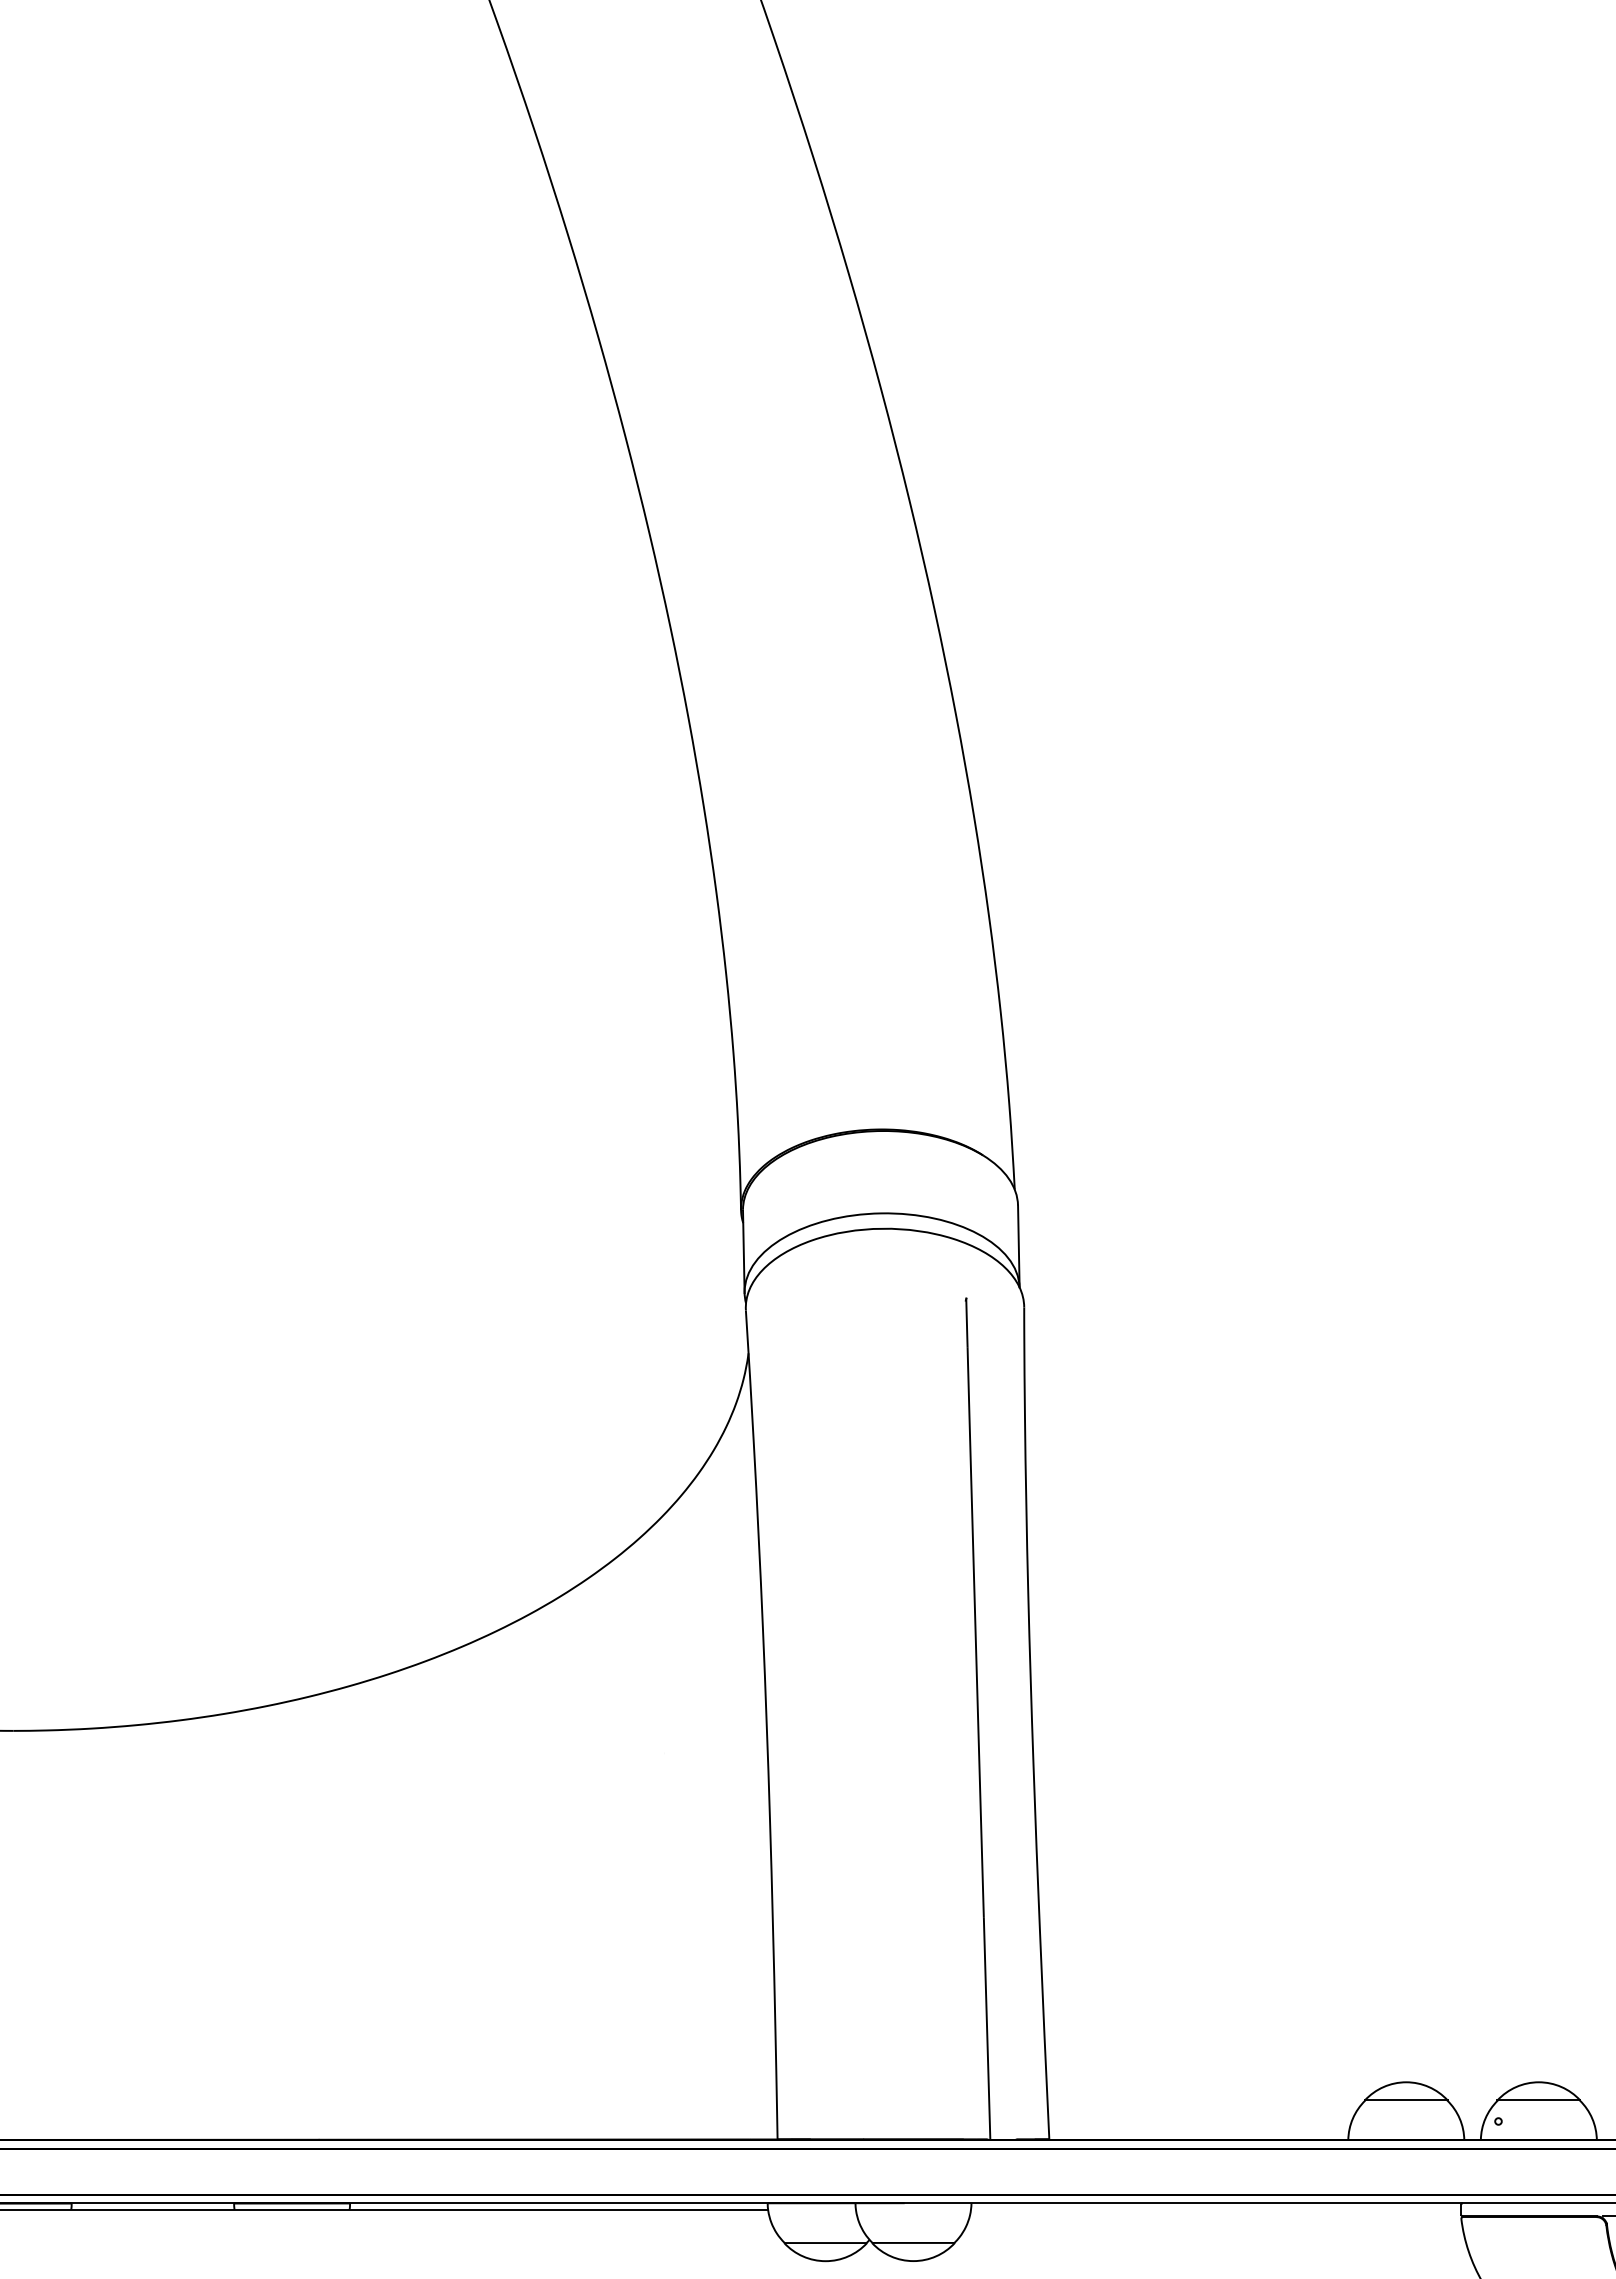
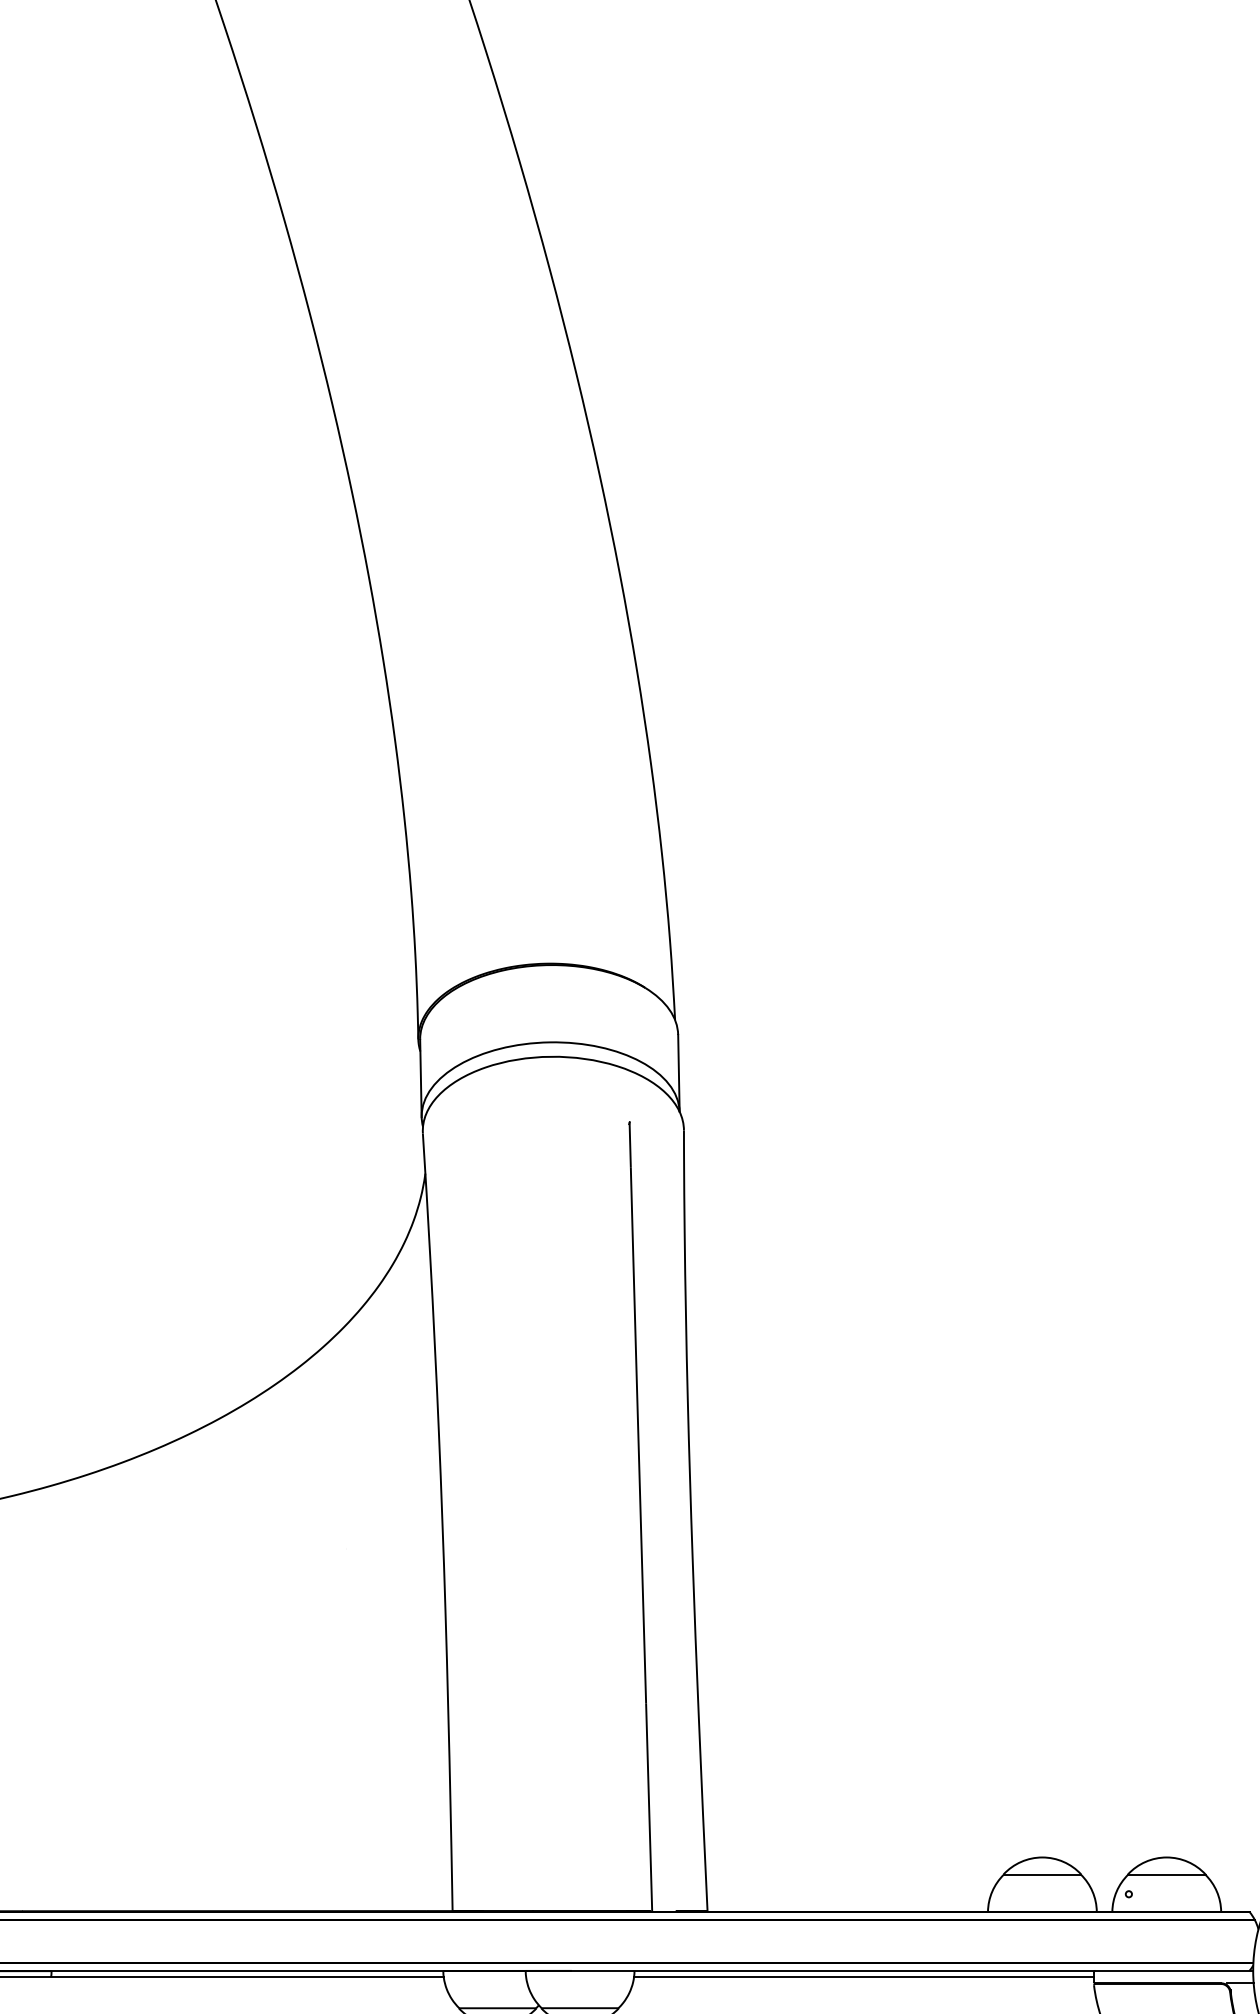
line: (1216, 2209) -> (864, 1976), added

